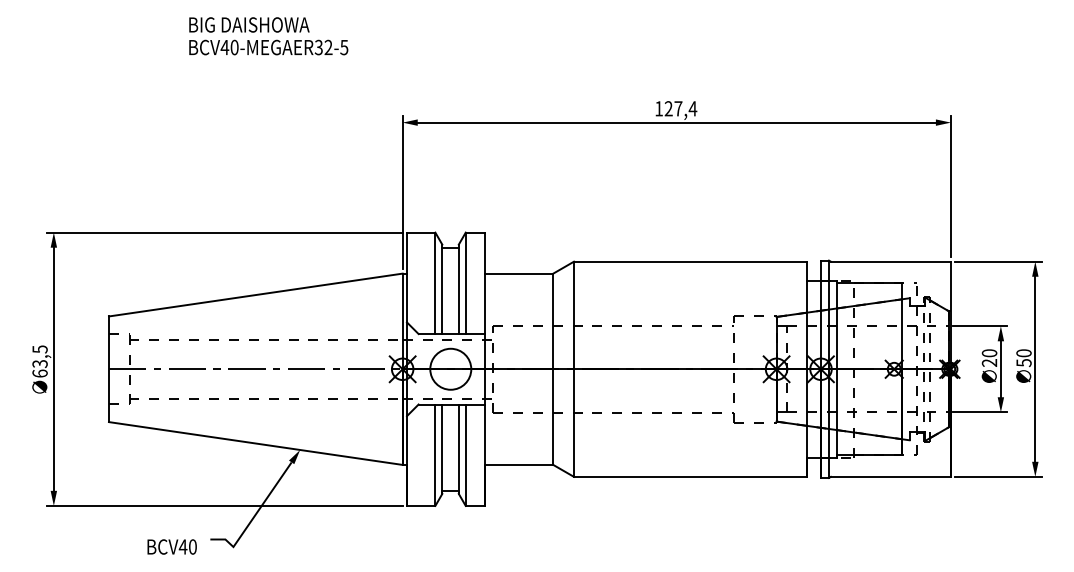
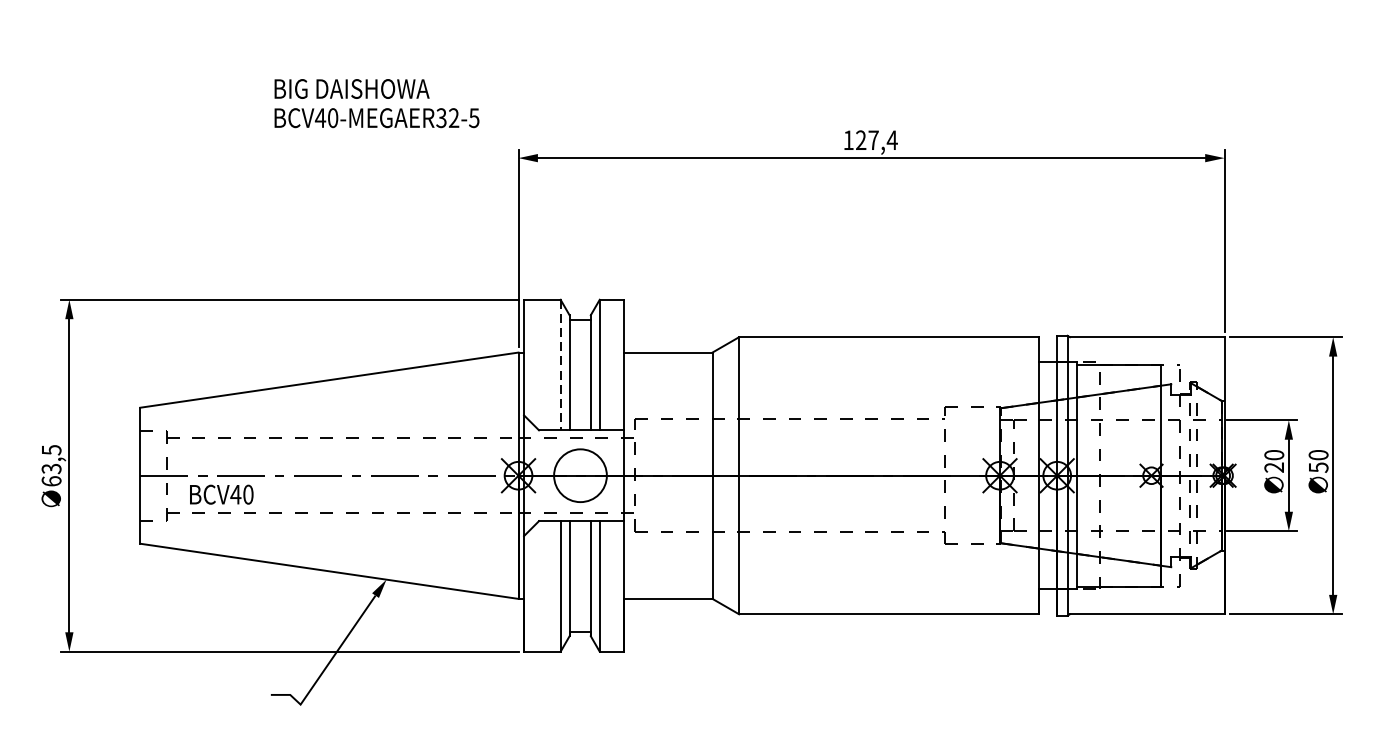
text: (268, 36) -> (376, 103), moved
line: (435, 283) -> (560, 365), solid -> dashed
text: (171, 546) -> (220, 494), moved

